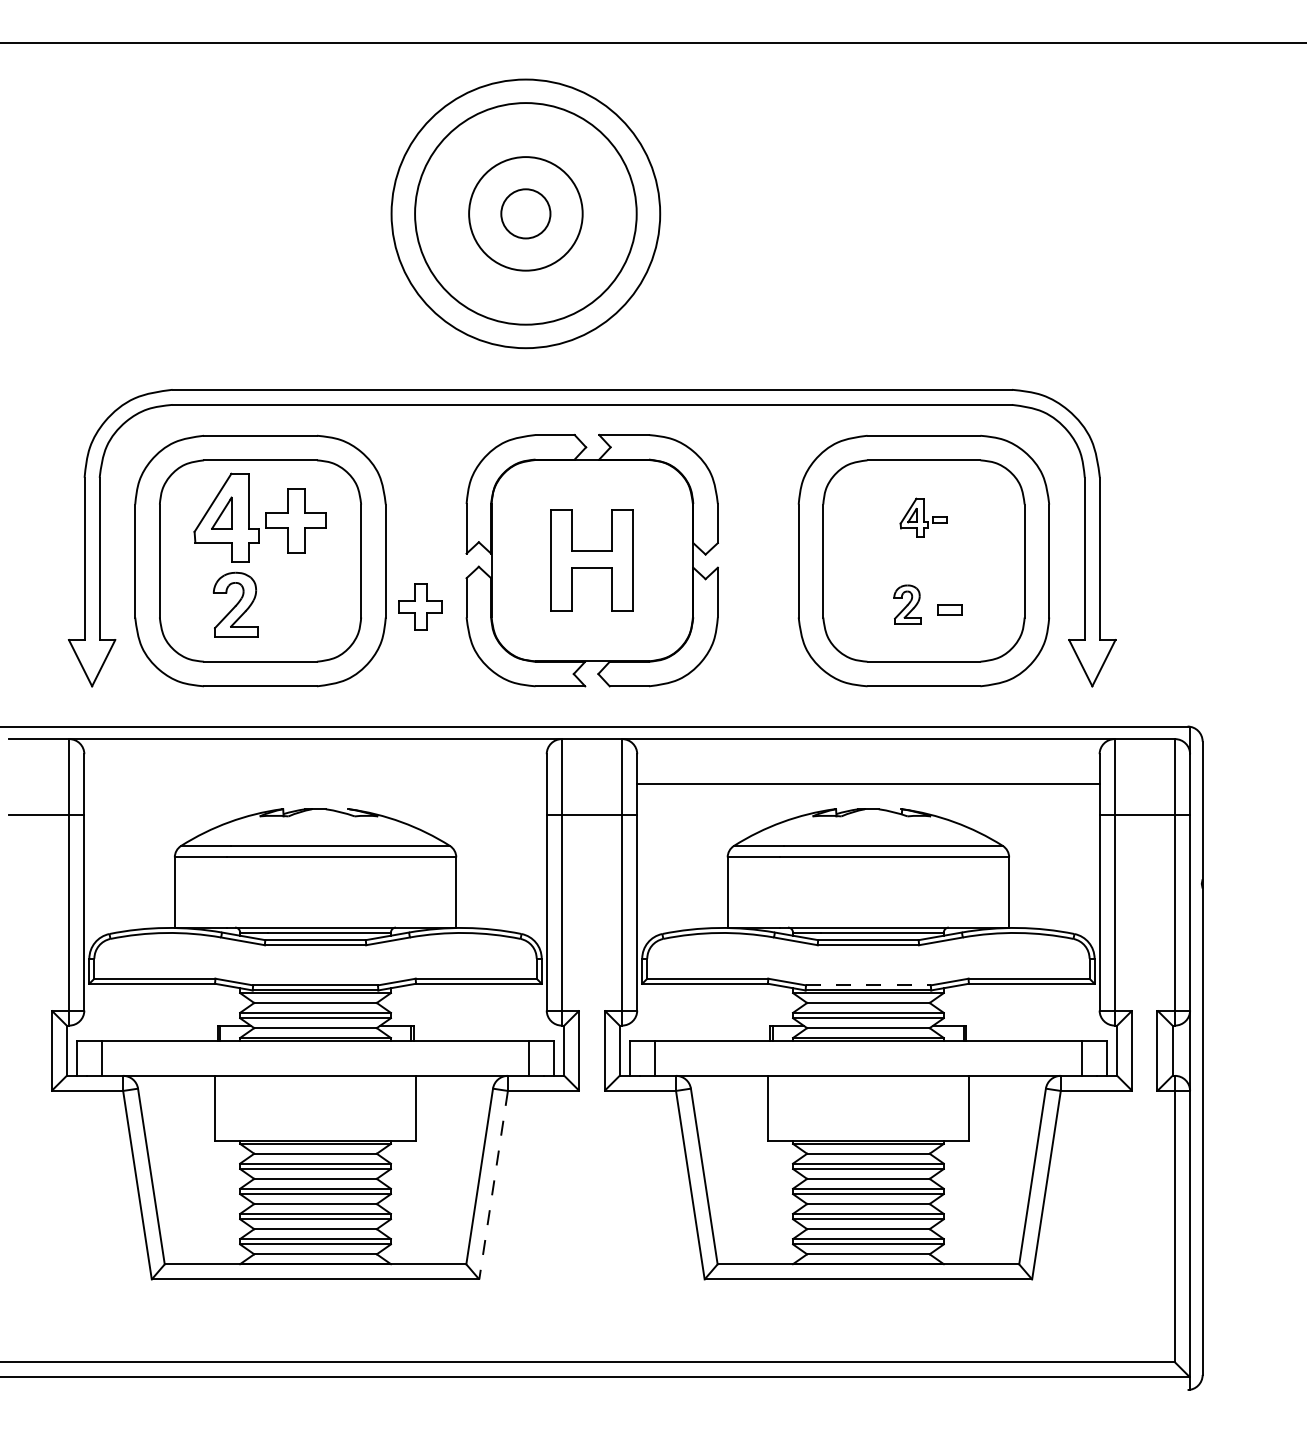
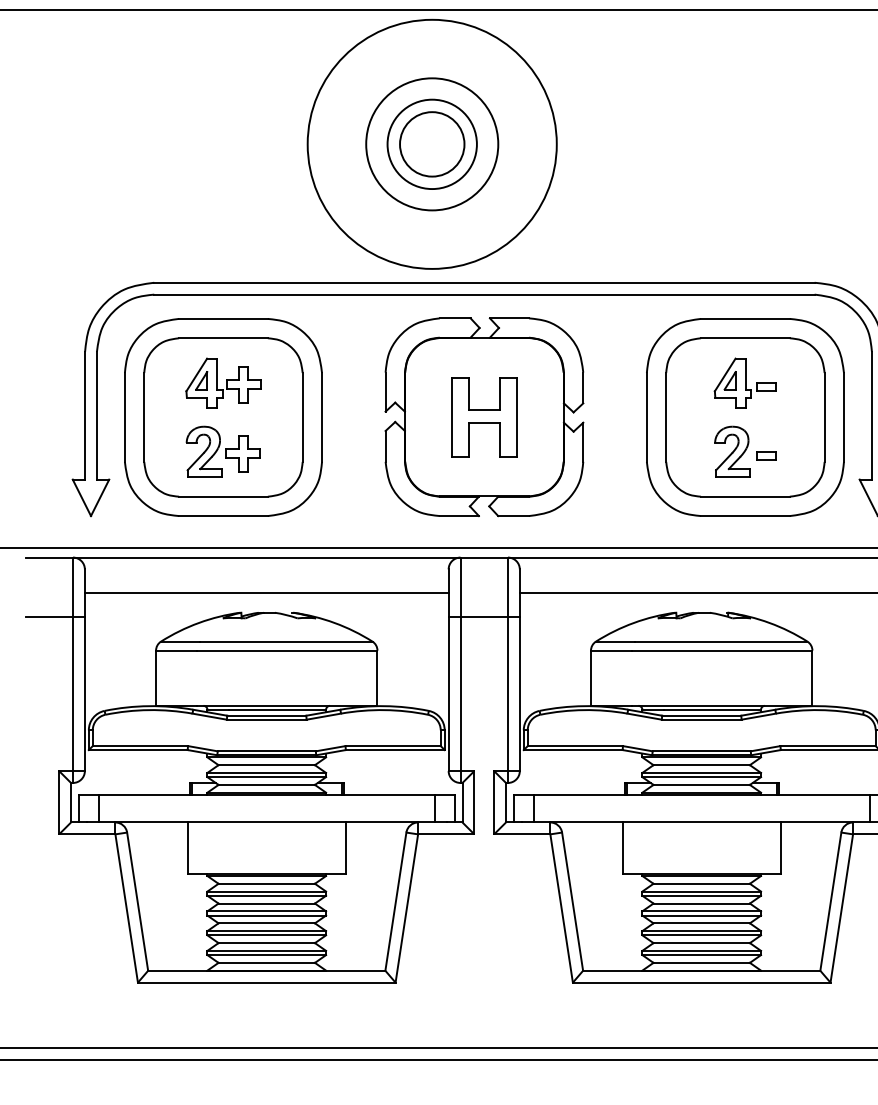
circle: (525, 213) -> (431, 144), size x0.62
circle: (525, 213) -> (431, 144), size x1.43
circle: (525, 213) -> (431, 144), size x1.67
part: (260, 517) -> (223, 383), size x0.71
part: (923, 517) -> (745, 383), size x1.67
part: (907, 604) -> (732, 451), size x1.67
part: (420, 606) -> (243, 453), moved
line: (315, 784) -> (266, 593), added
line: (868, 985) -> (701, 751), dashed -> solid
line: (493, 1185) -> (406, 908), dashed -> solid

